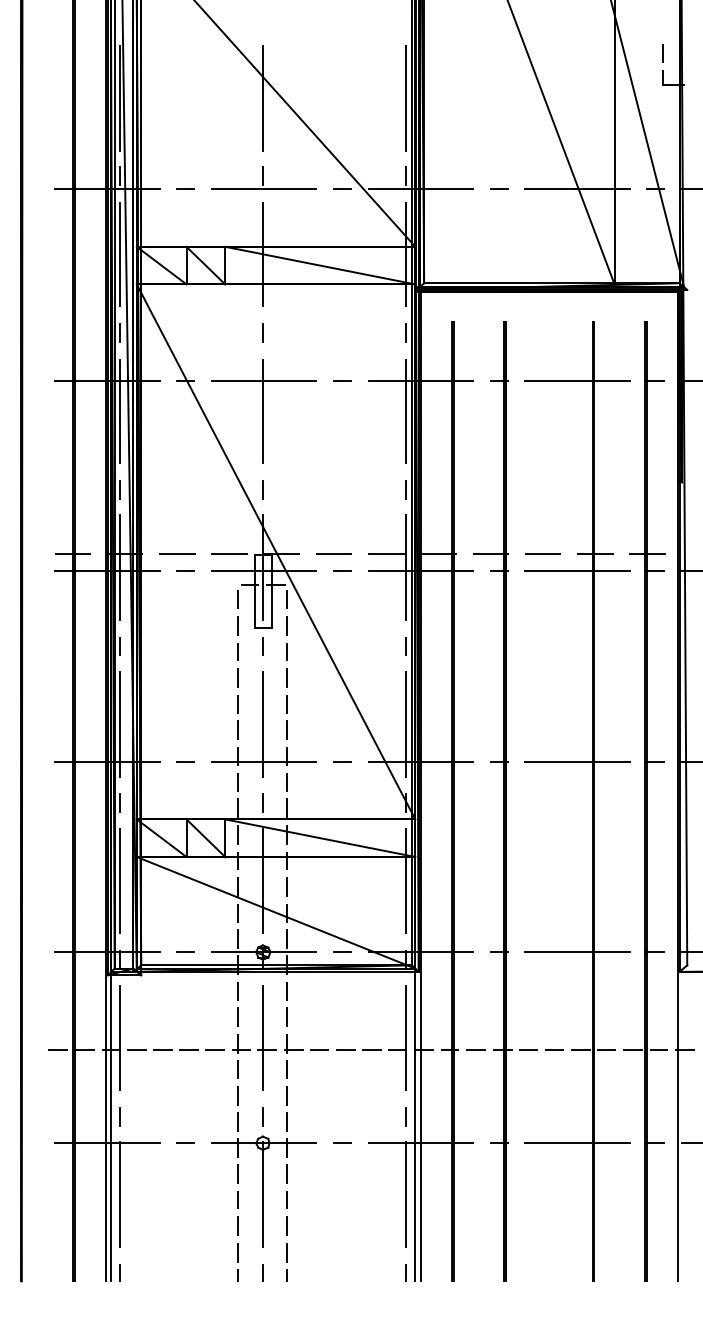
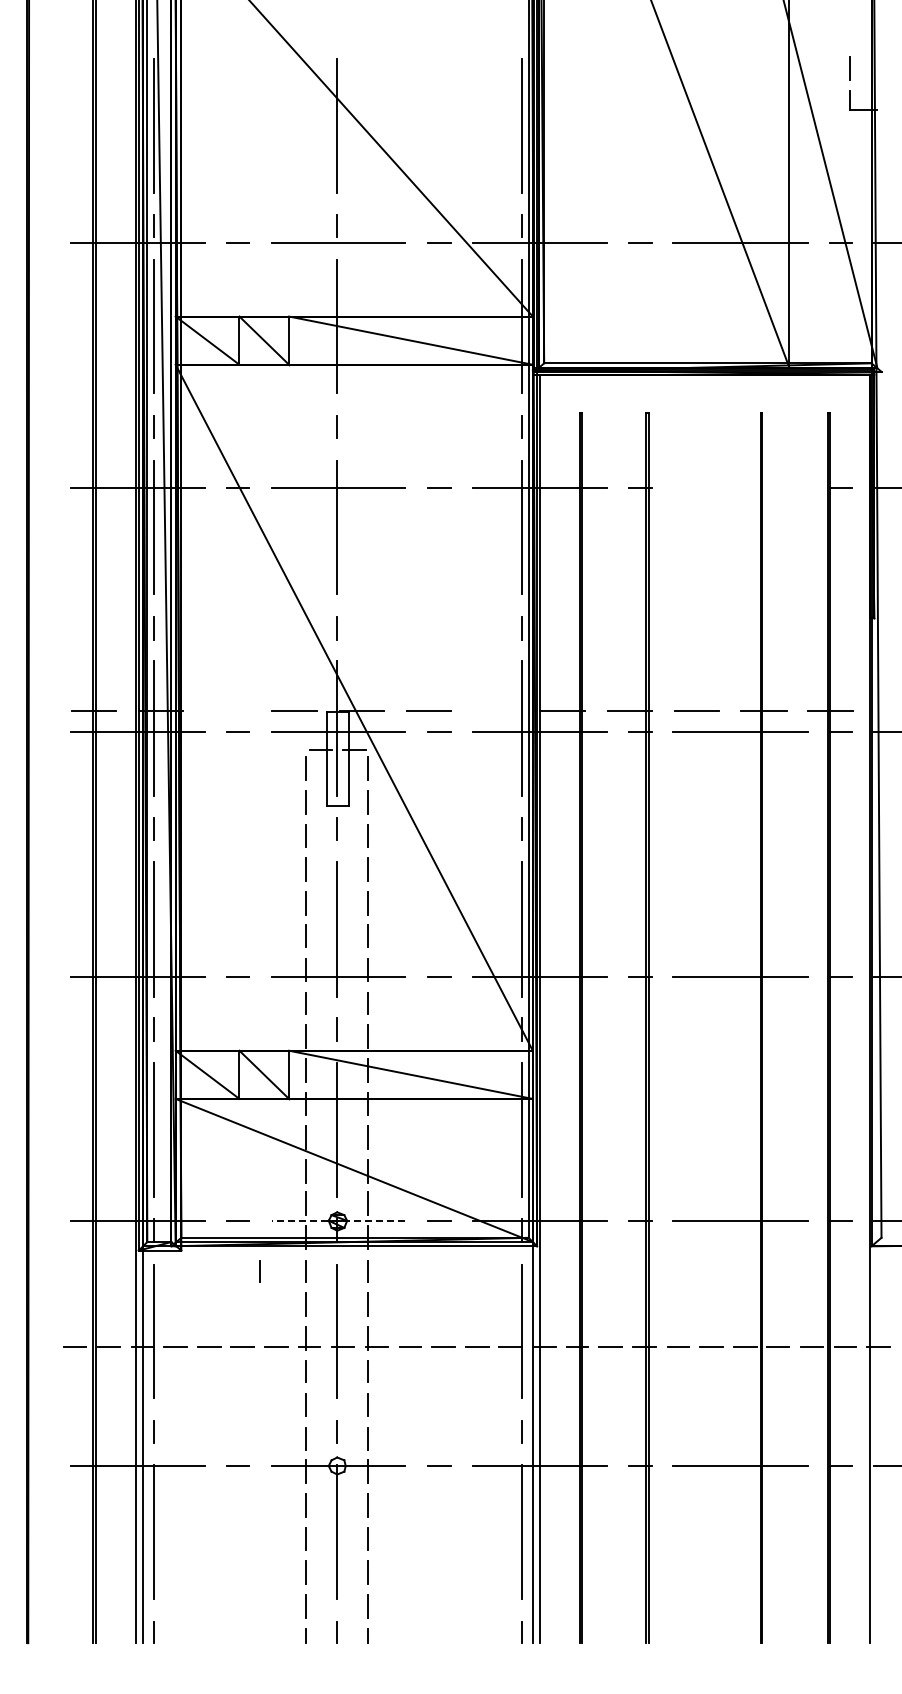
line: (577, 380) -> (740, 488), removed
line: (177, 554) -> (227, 710), removed
line: (386, 554) -> (495, 710), removed
line: (263, 951) -> (338, 1220), solid -> dashed
line: (202, 991) -> (259, 1271), added

